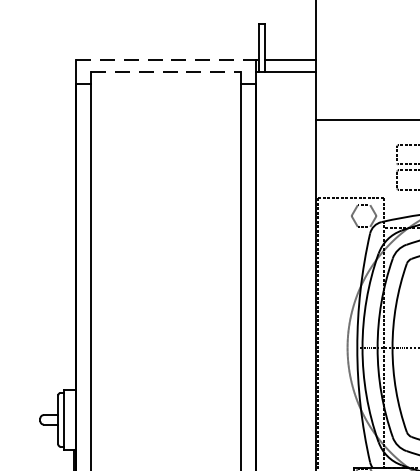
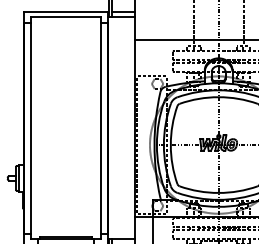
line: (169, 59) -> (67, 11), dashed -> solid
line: (167, 72) -> (66, 17), dashed -> solid

